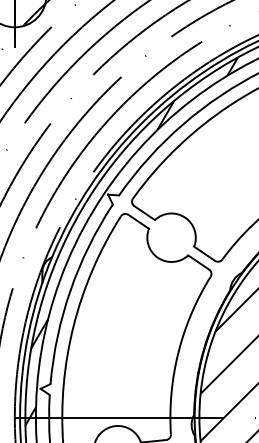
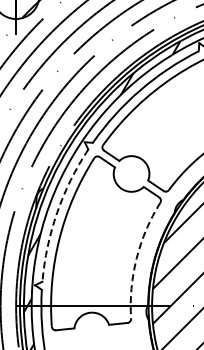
arc: (70, 290) -> (57, 212), solid -> dashed
arc: (178, 352) -> (136, 258), solid -> dashed

